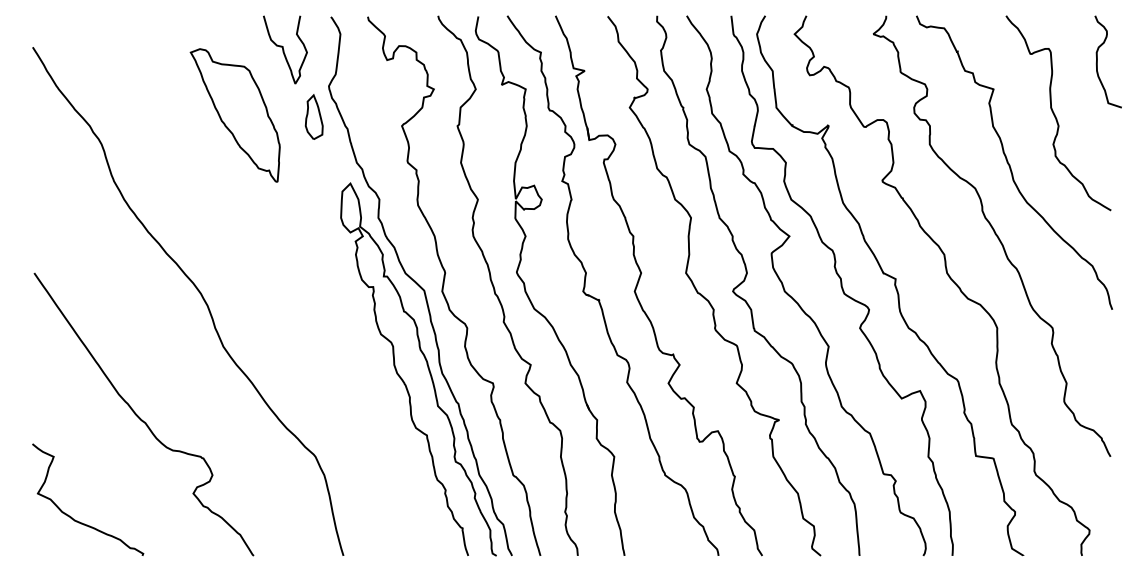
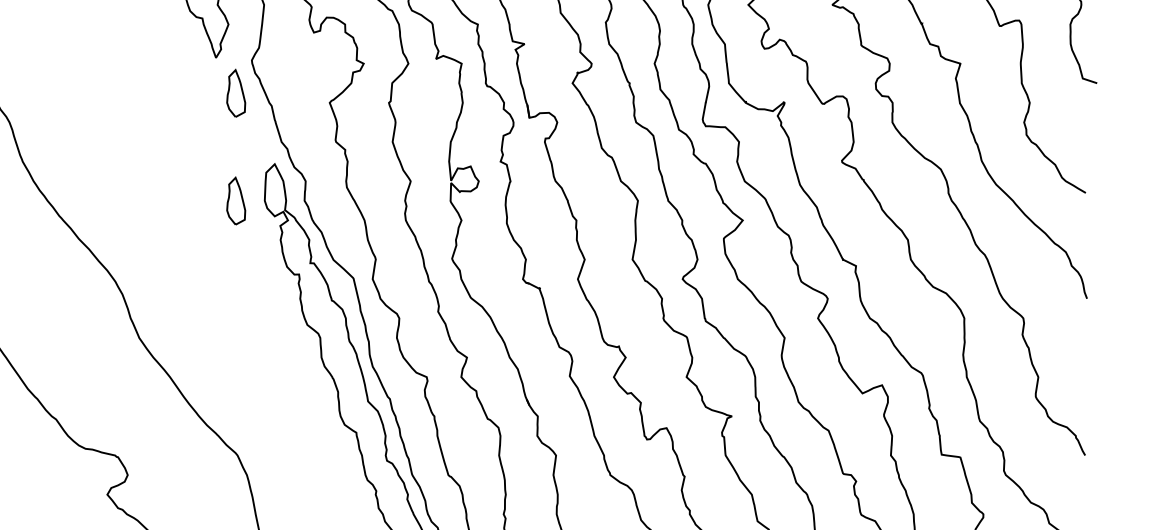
part: (234, 115) -> (151, 91), removed
part: (313, 217) -> (235, 200), added

